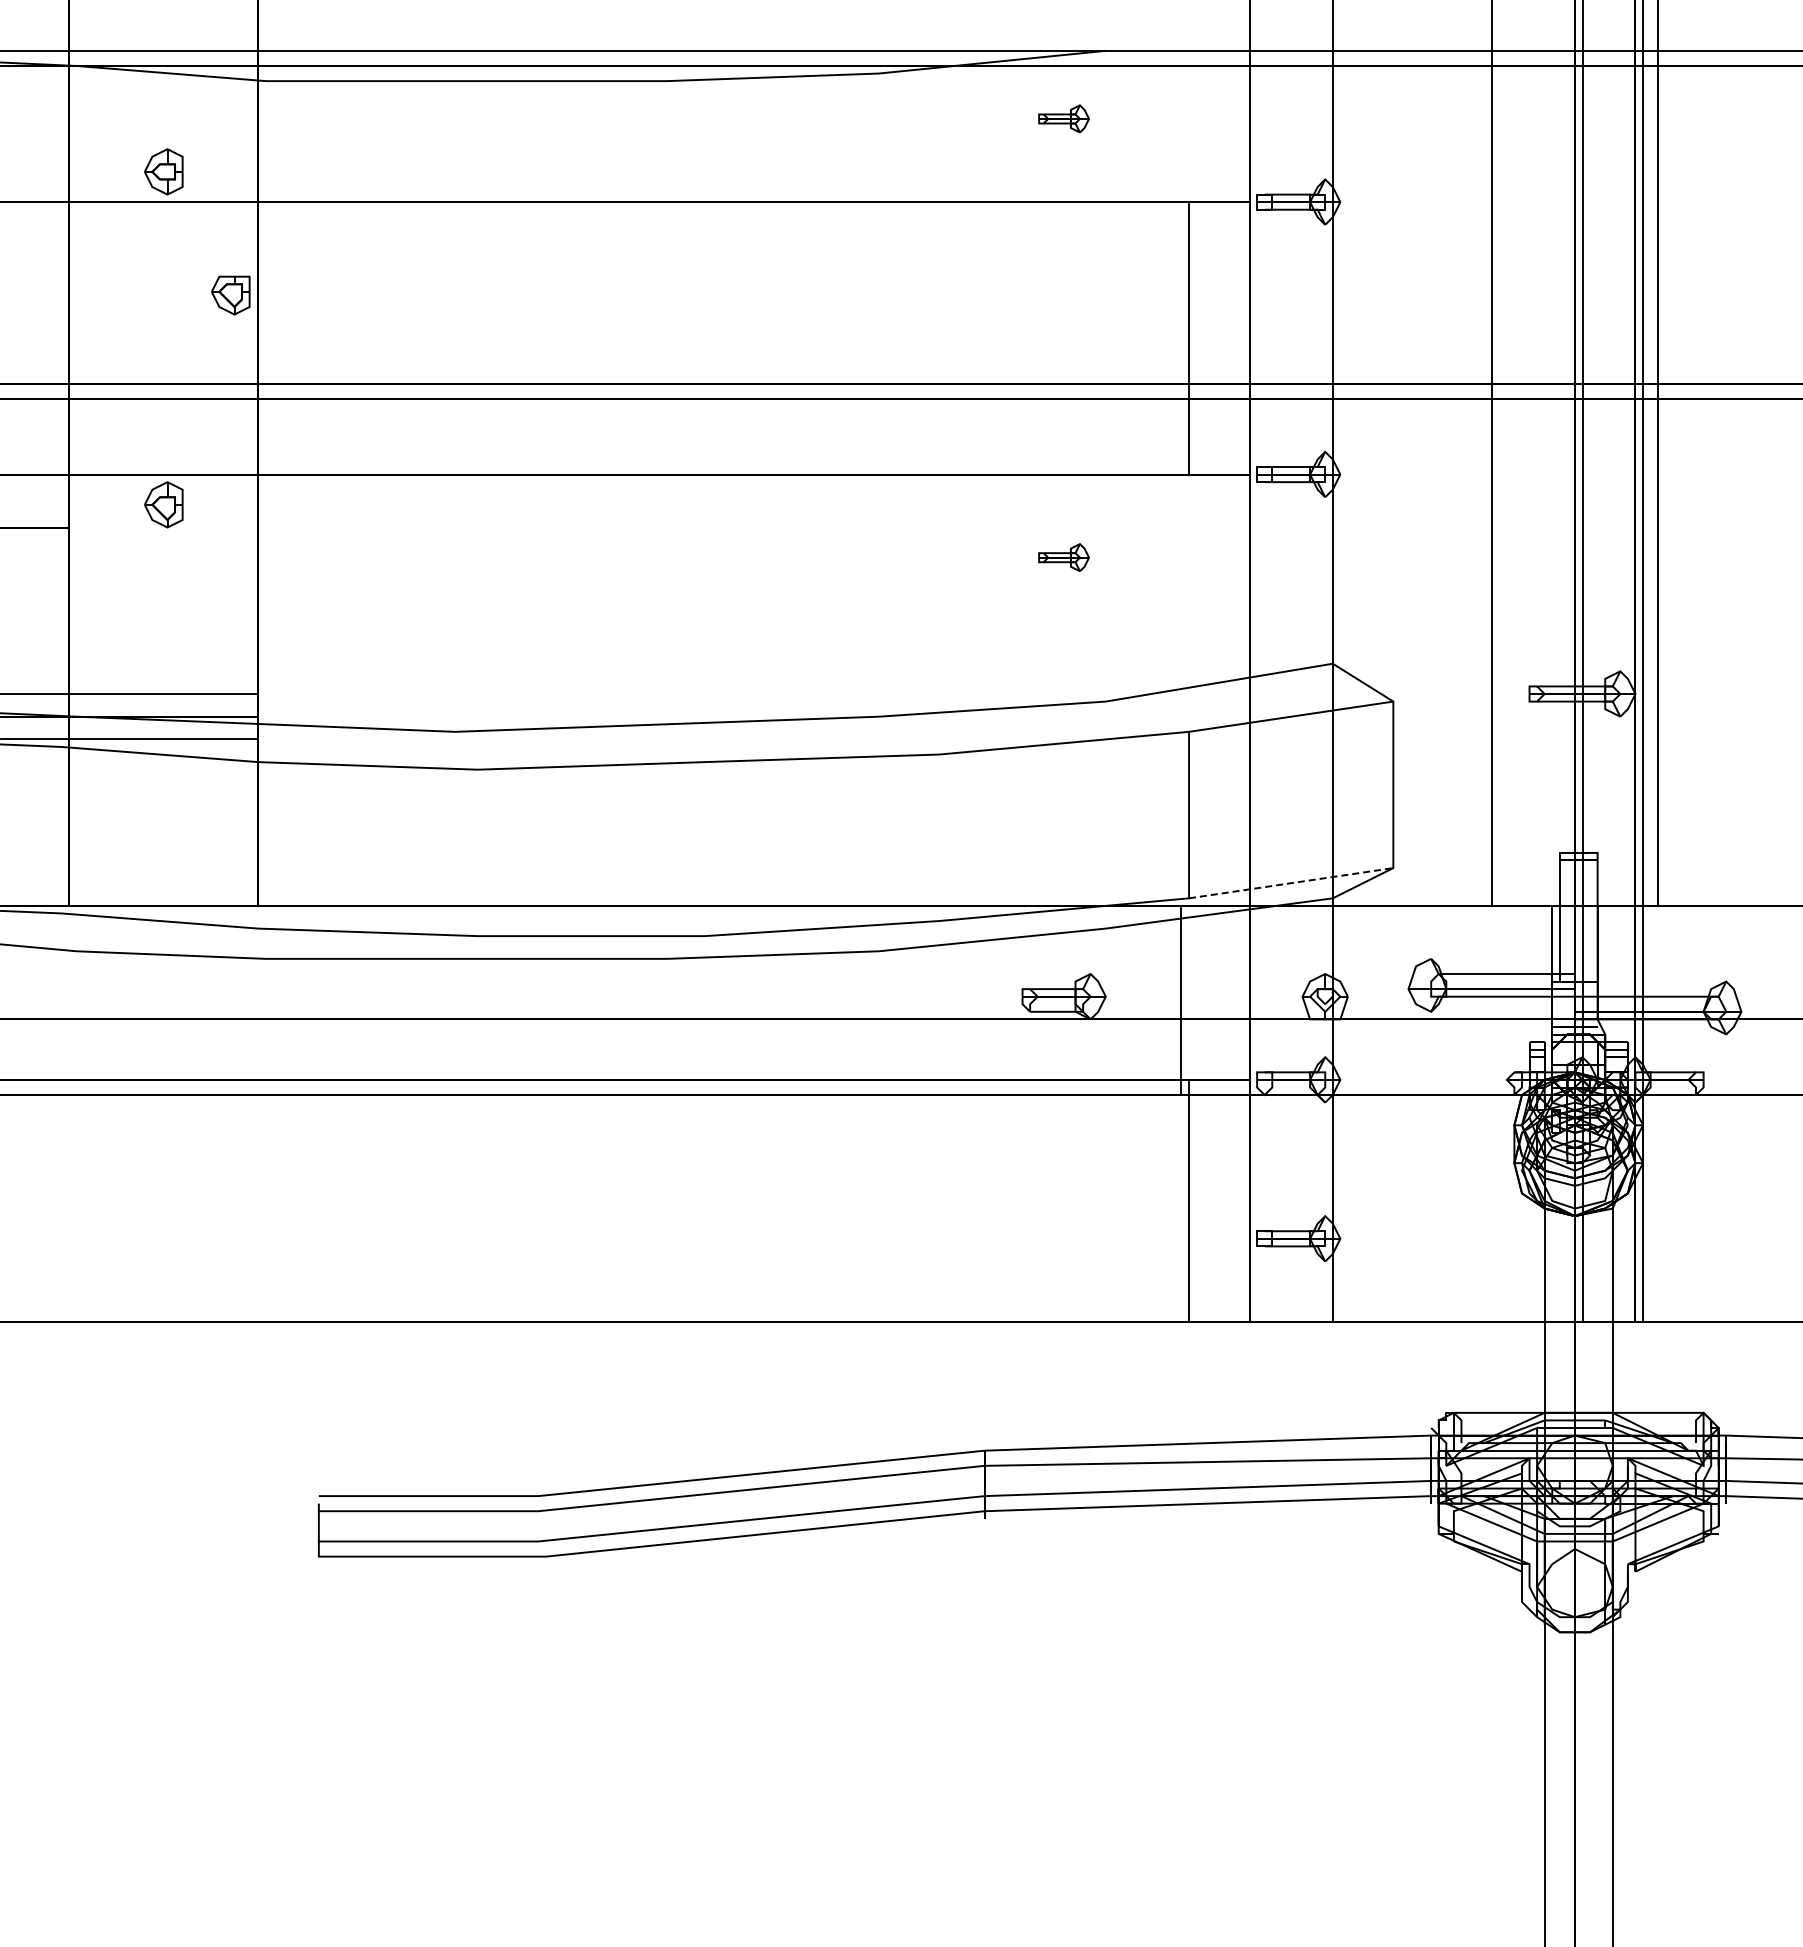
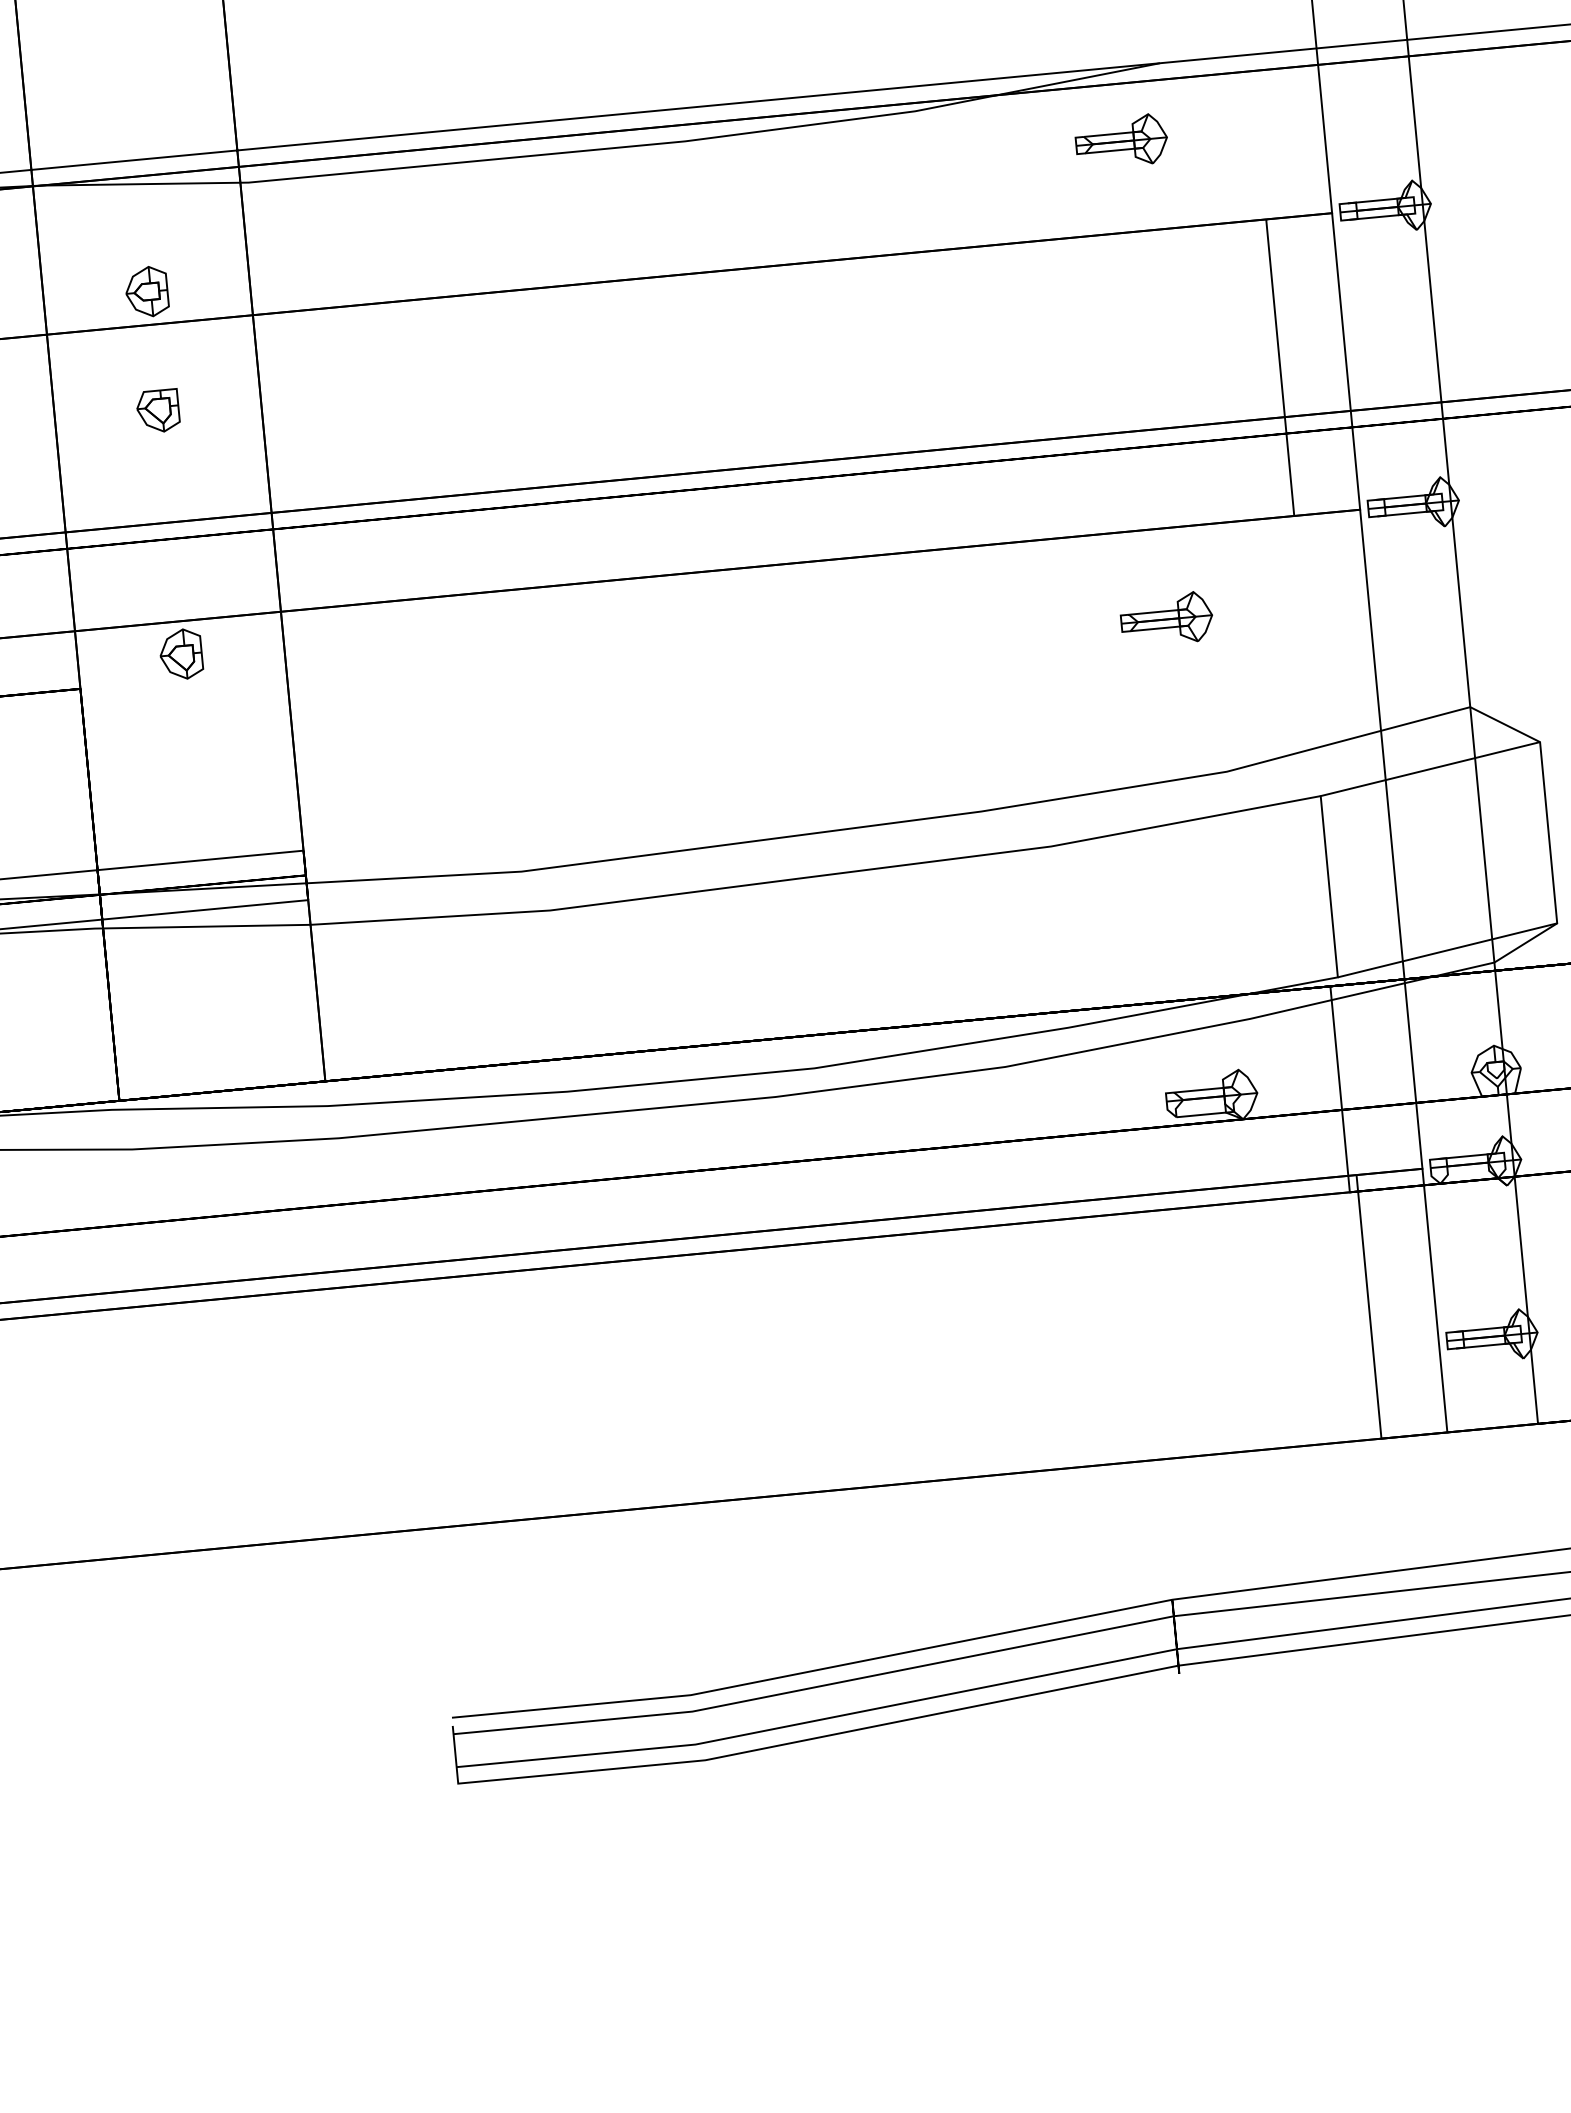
part: (1063, 118) -> (1120, 141), size x1.67
part: (230, 295) -> (157, 411), moved
part: (1063, 557) -> (1166, 619), size x1.67
line: (1291, 883) -> (1447, 950), dashed -> solid

